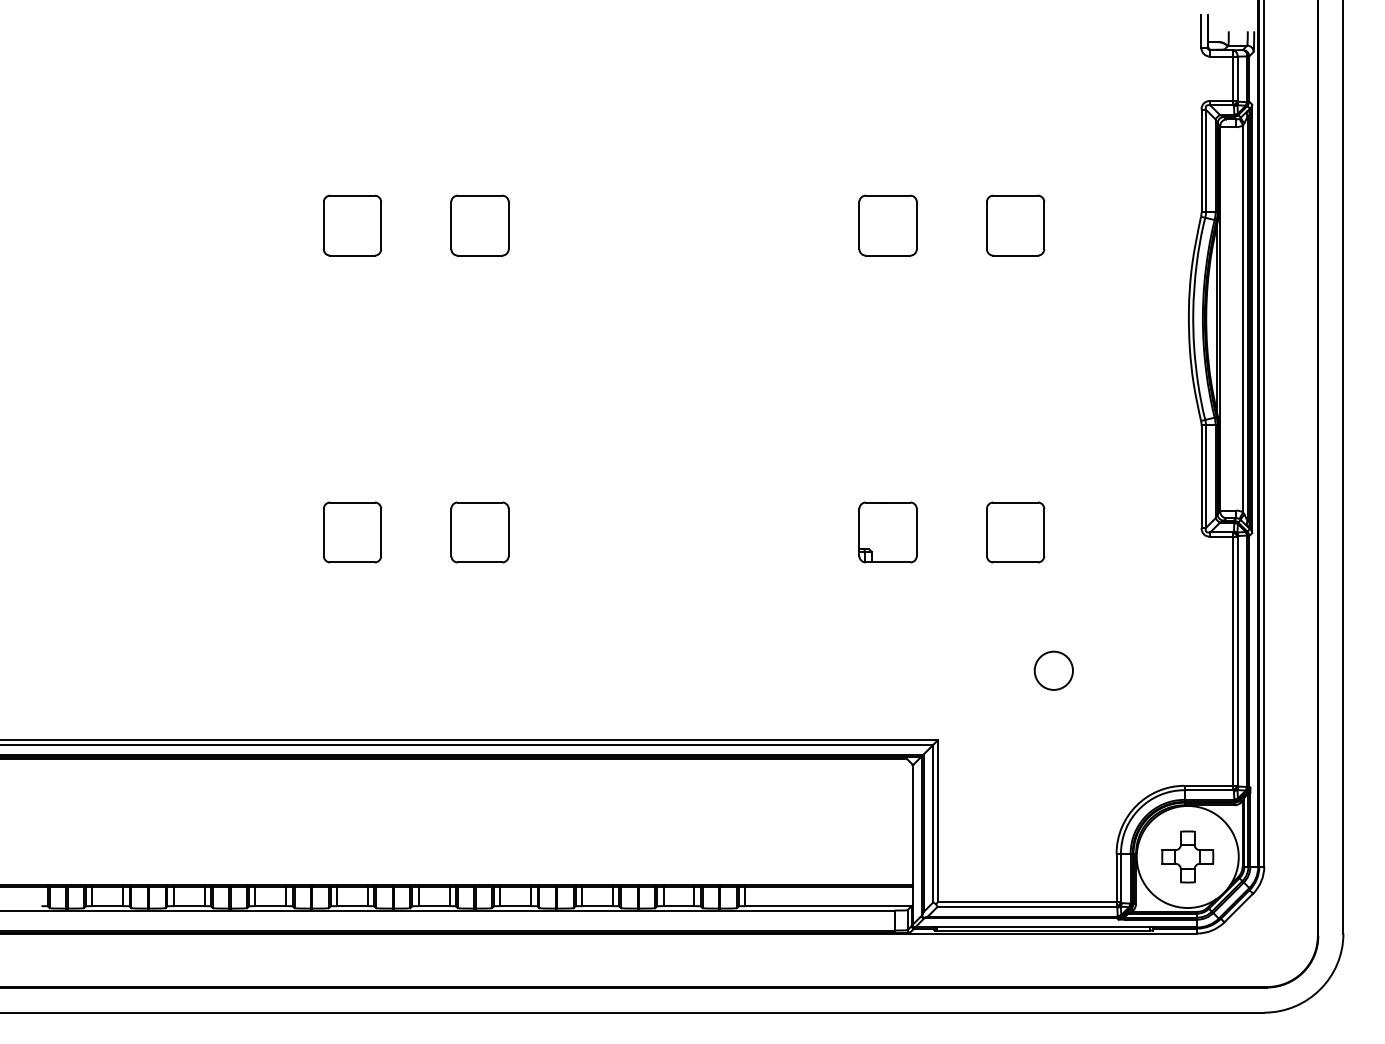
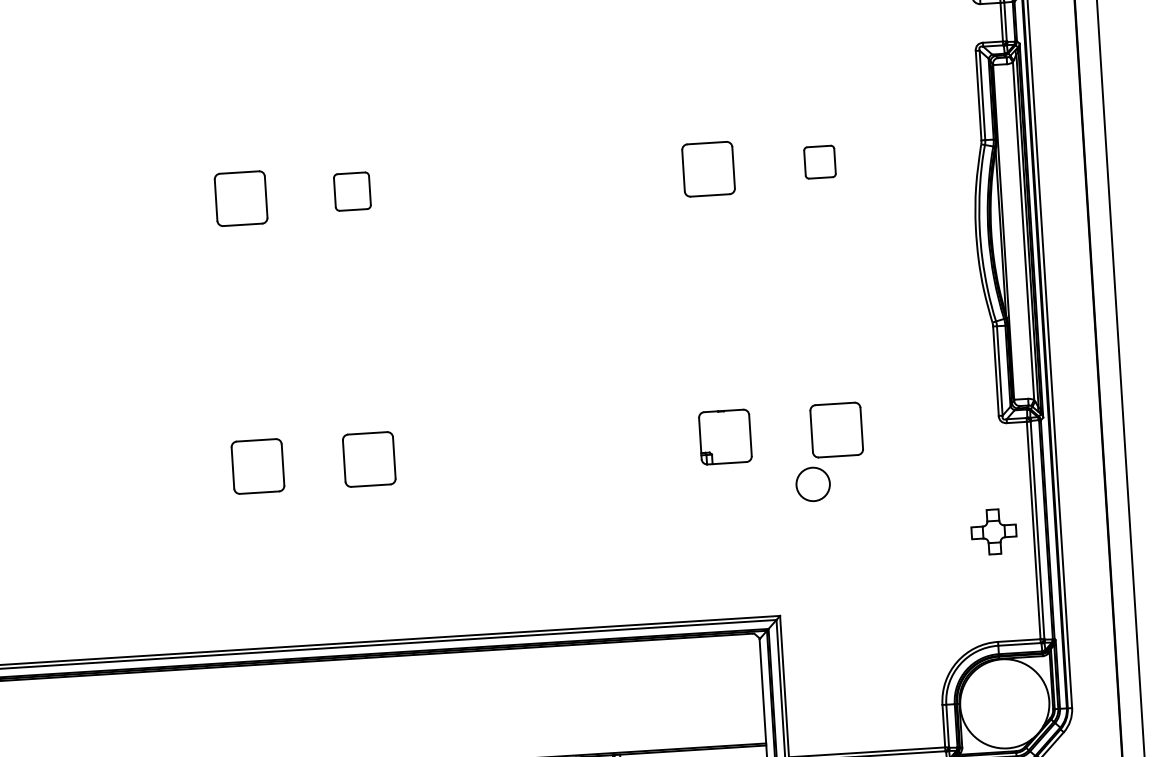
part: (479, 225) -> (351, 191), size x0.7
part: (1015, 225) -> (819, 162), size x0.6
circle: (1053, 670) -> (812, 484), moved
part: (1187, 856) -> (993, 531), moved

